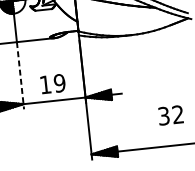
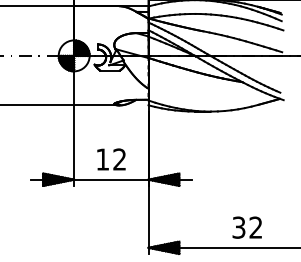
line: (20, 76) -> (74, 146), dashed -> solid
text: (59, 83) -> (119, 159), 19 -> 12
text: (170, 115) -> (246, 227), moved

